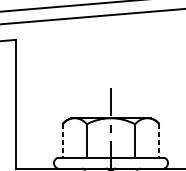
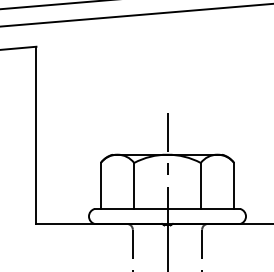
line: (62, 140) -> (100, 185), dashed -> solid
line: (159, 140) -> (234, 185), dashed -> solid

